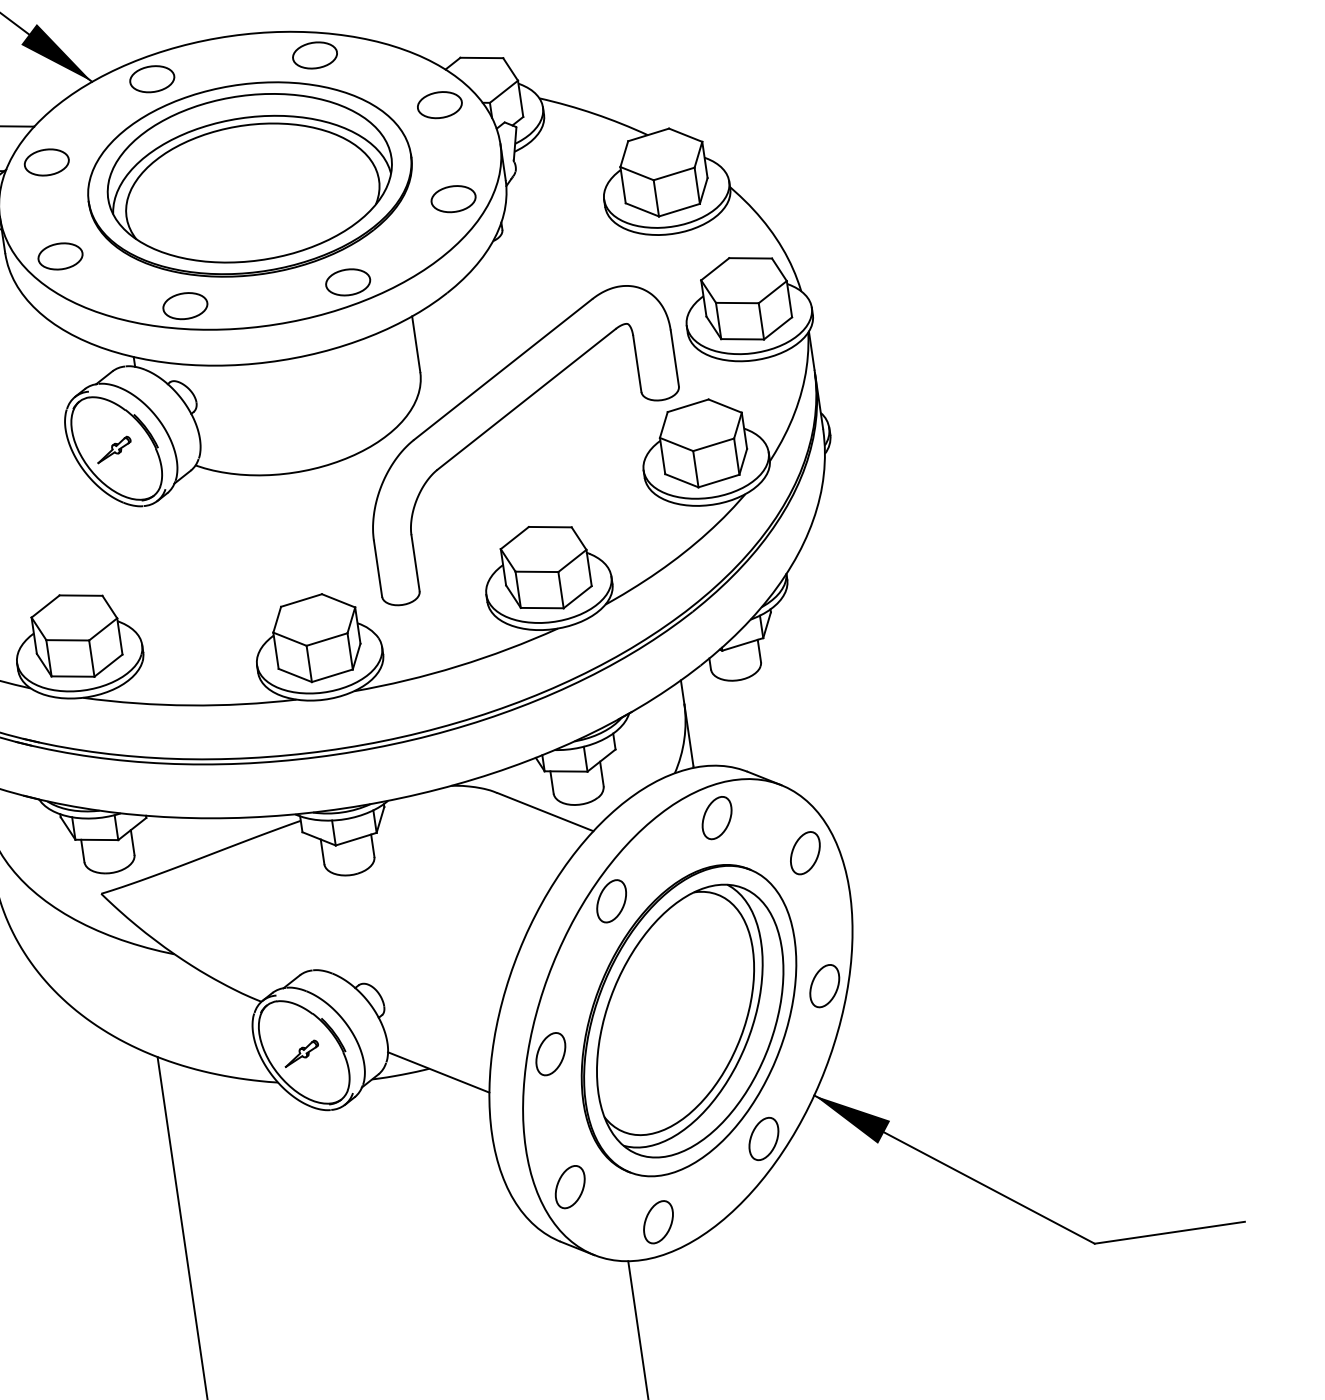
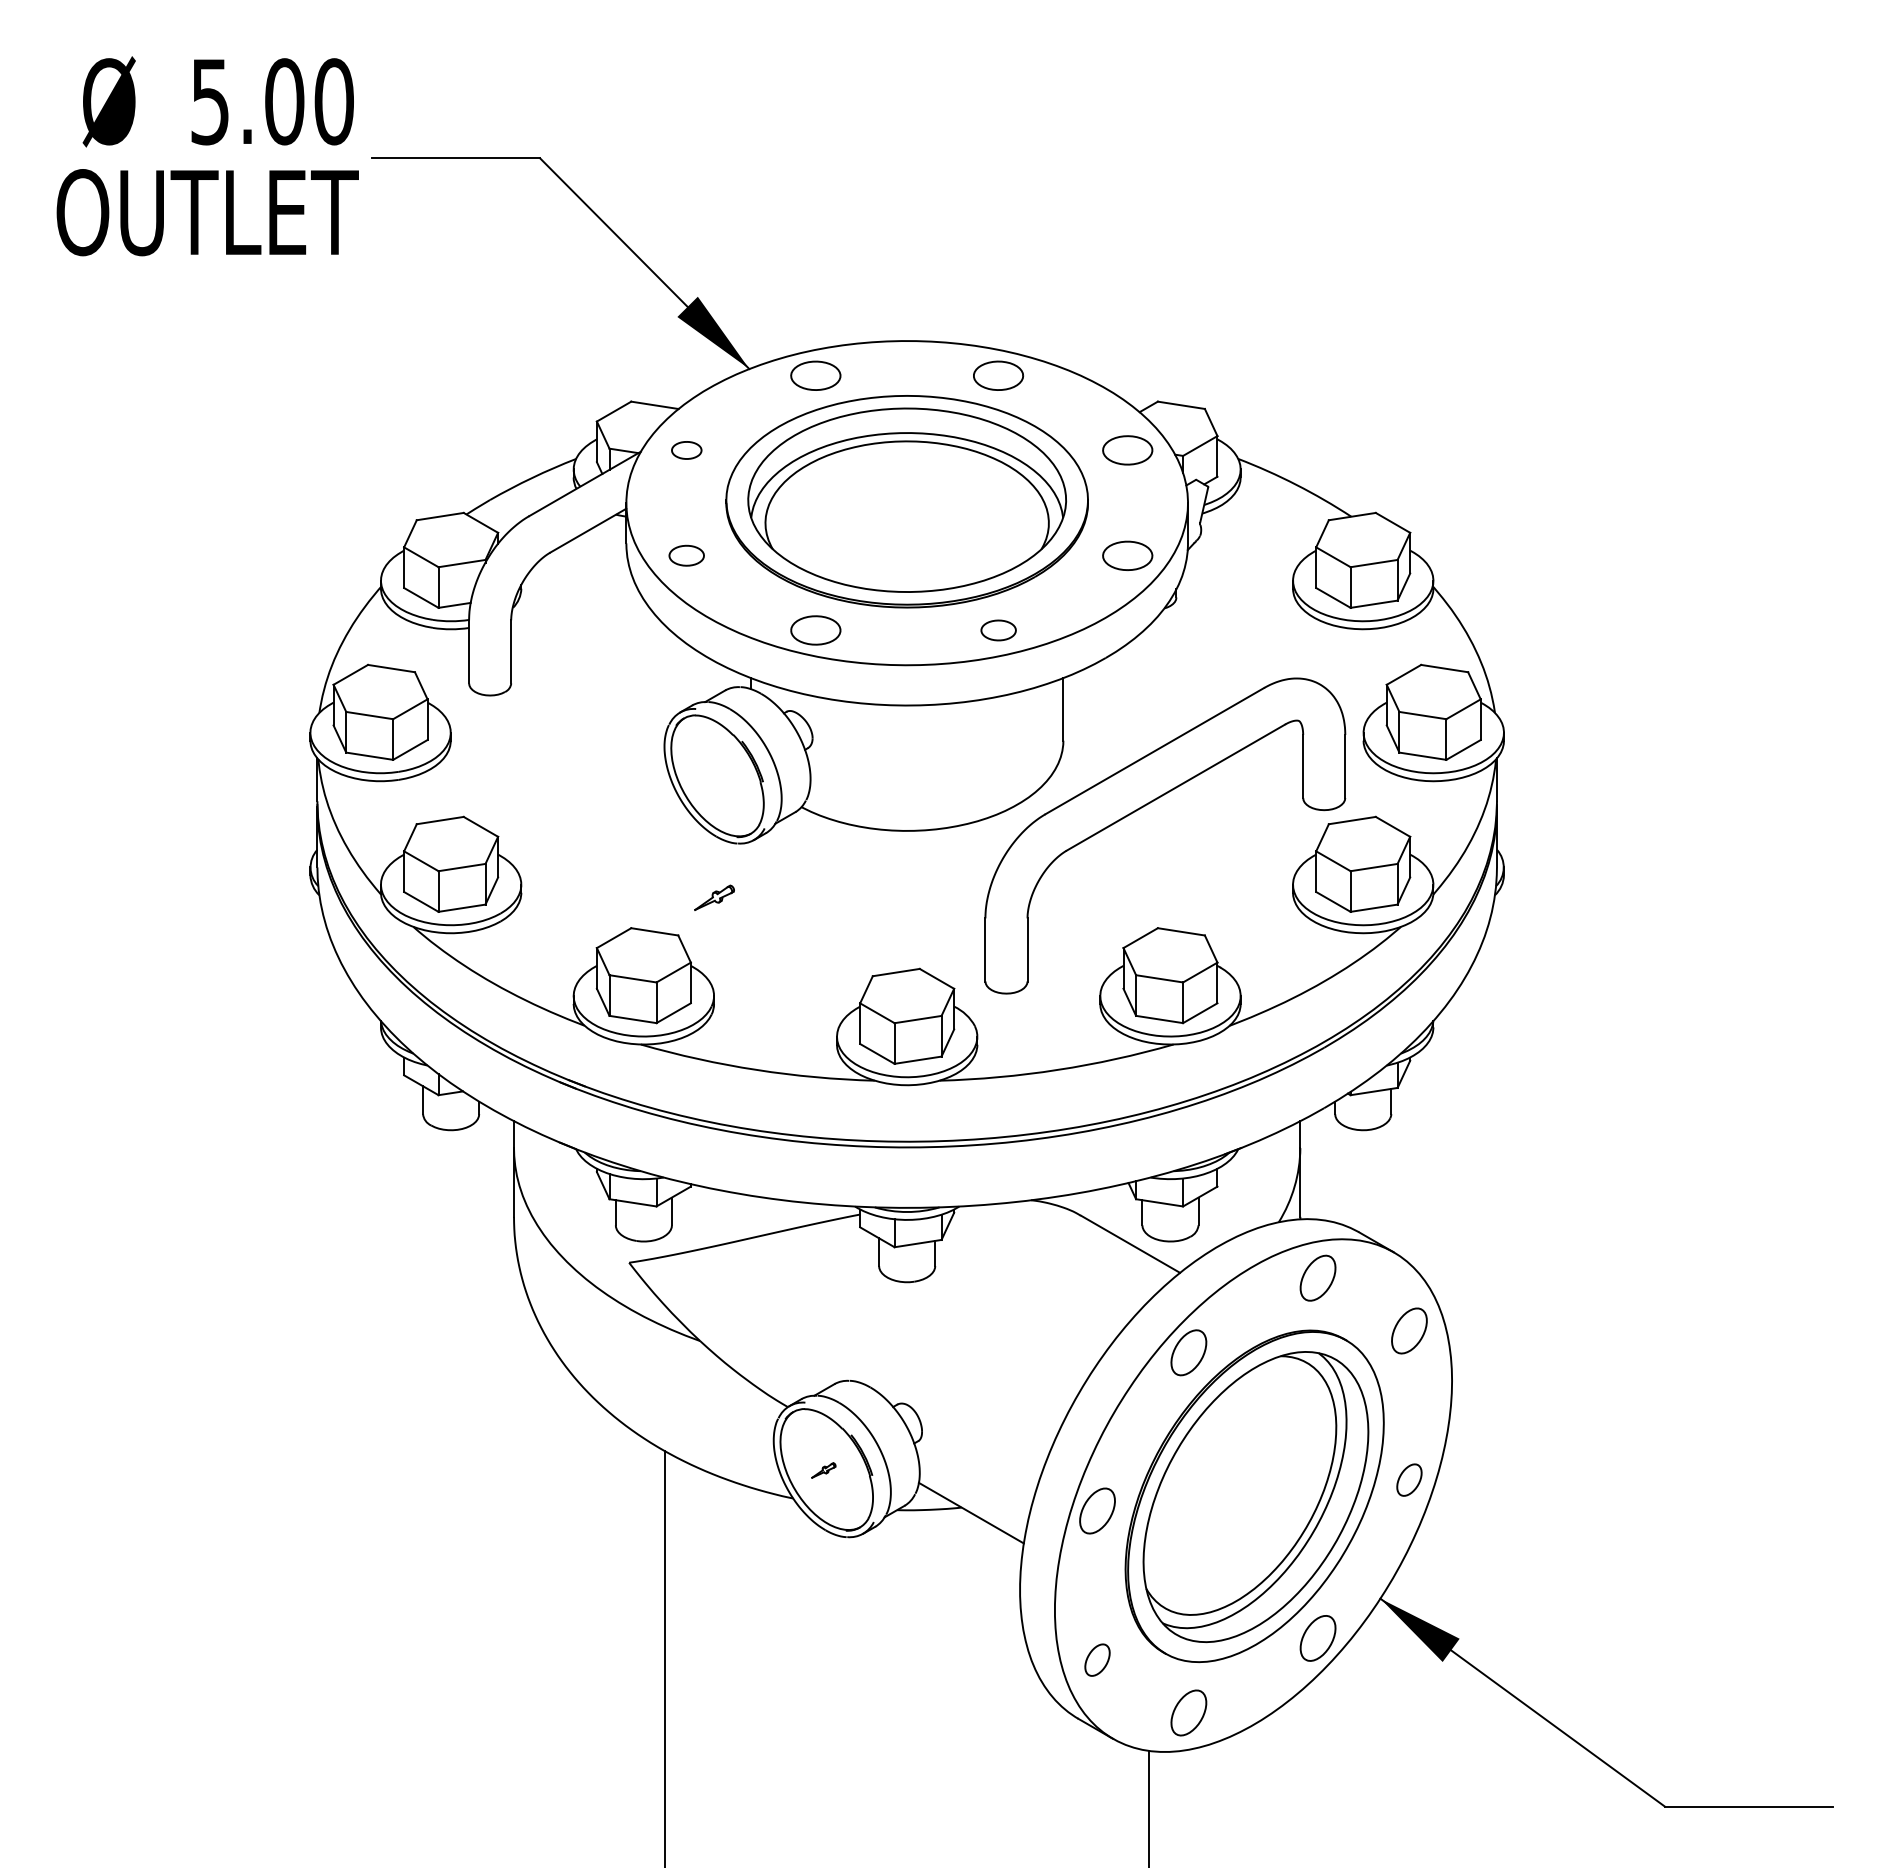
part: (46, 162) -> (686, 450), size x0.6
part: (60, 256) -> (686, 555), size x0.7
part: (348, 282) -> (998, 630), size x0.7
part: (114, 449) -> (714, 897), moved
part: (824, 985) -> (1409, 1479), size x0.7
part: (301, 1053) -> (823, 1470), size x0.6
part: (570, 1186) -> (1097, 1659), size x0.7

